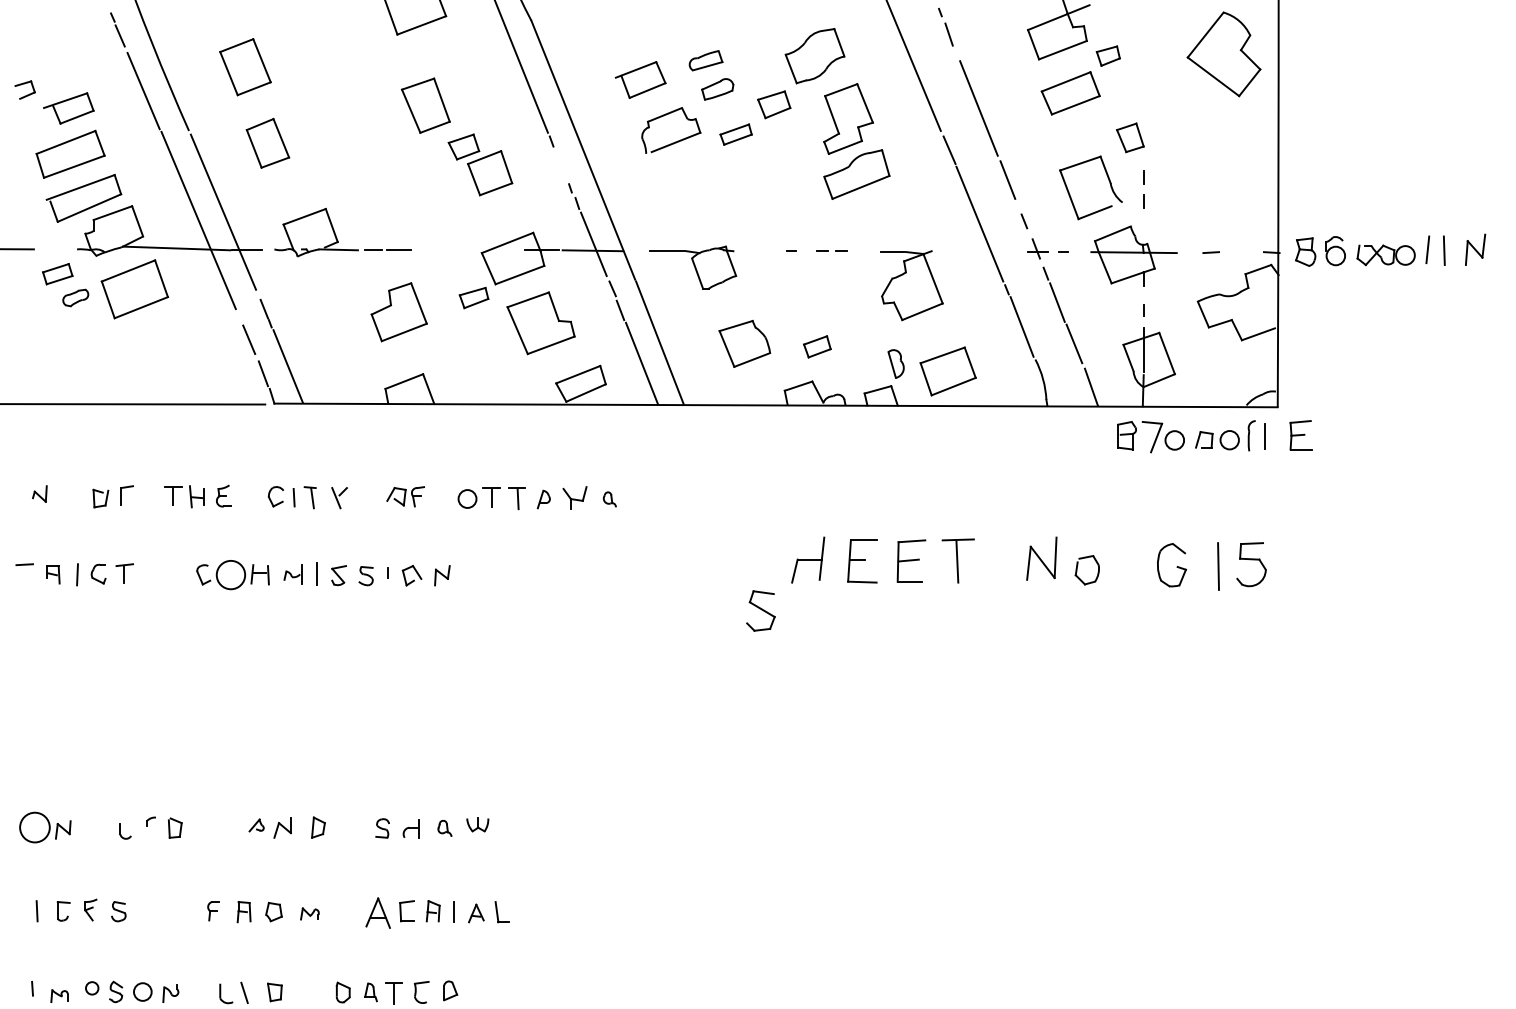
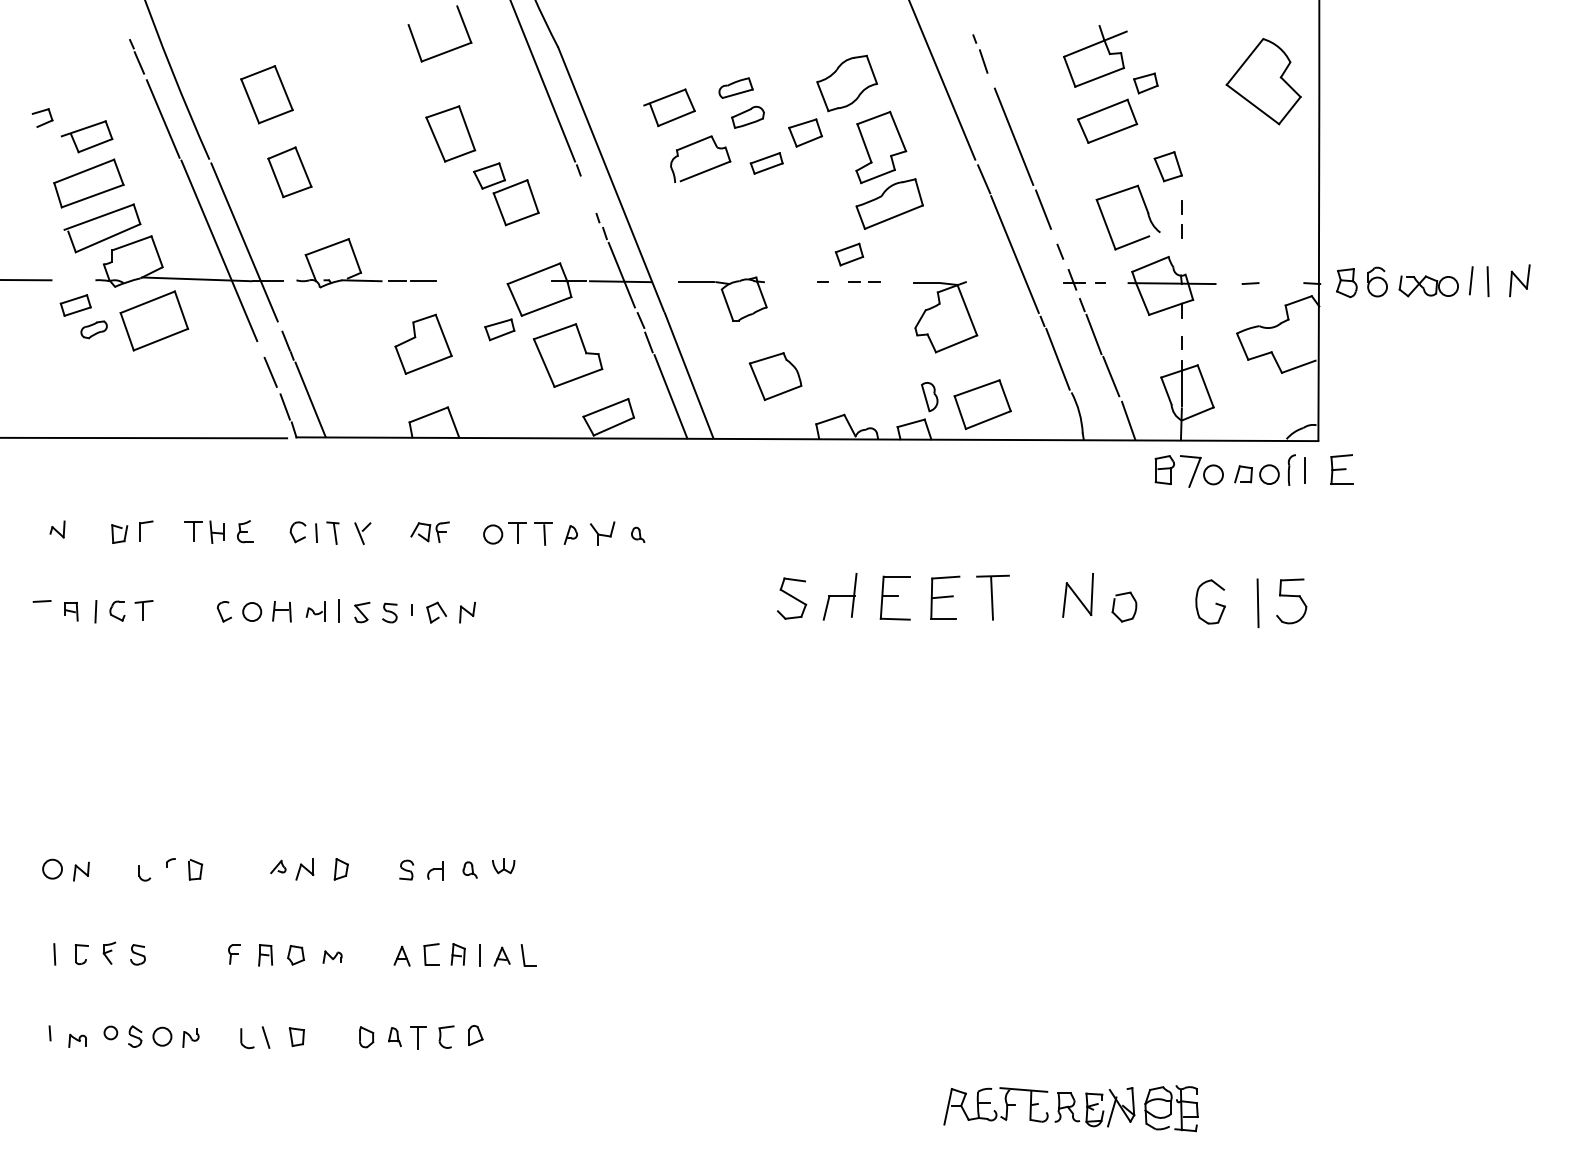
part: (817, 346) -> (849, 254), moved
circle: (231, 574) -> (252, 611), size x0.62
part: (760, 610) -> (791, 598), moved
circle: (34, 826) -> (52, 868), size x0.62
part: (377, 912) -> (401, 955), size x0.62

